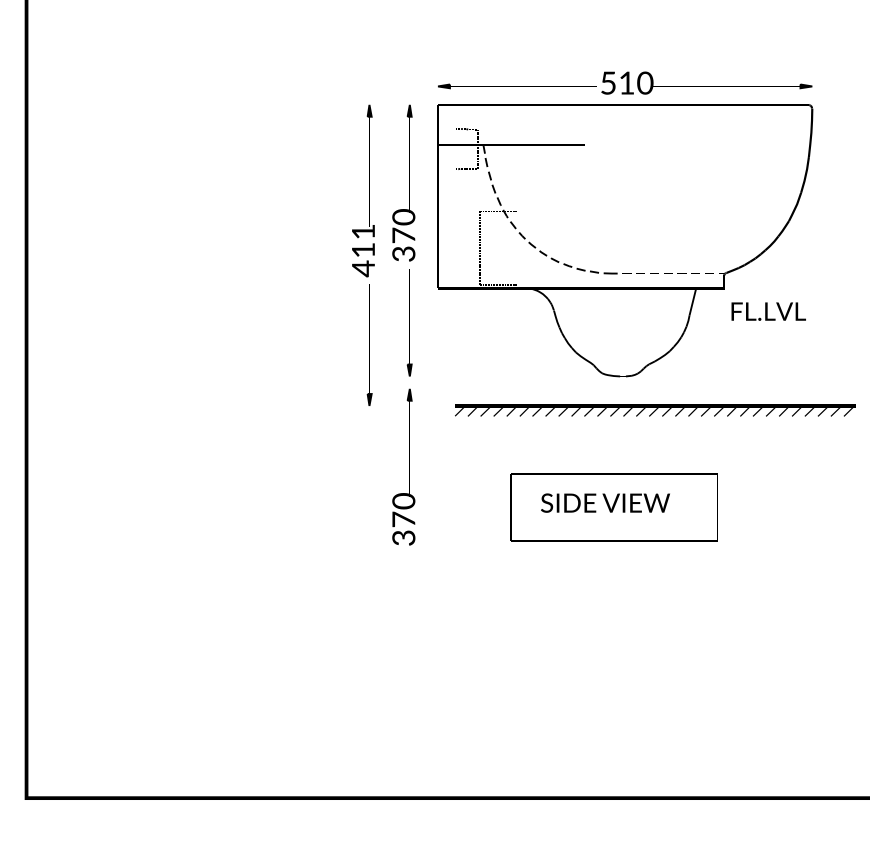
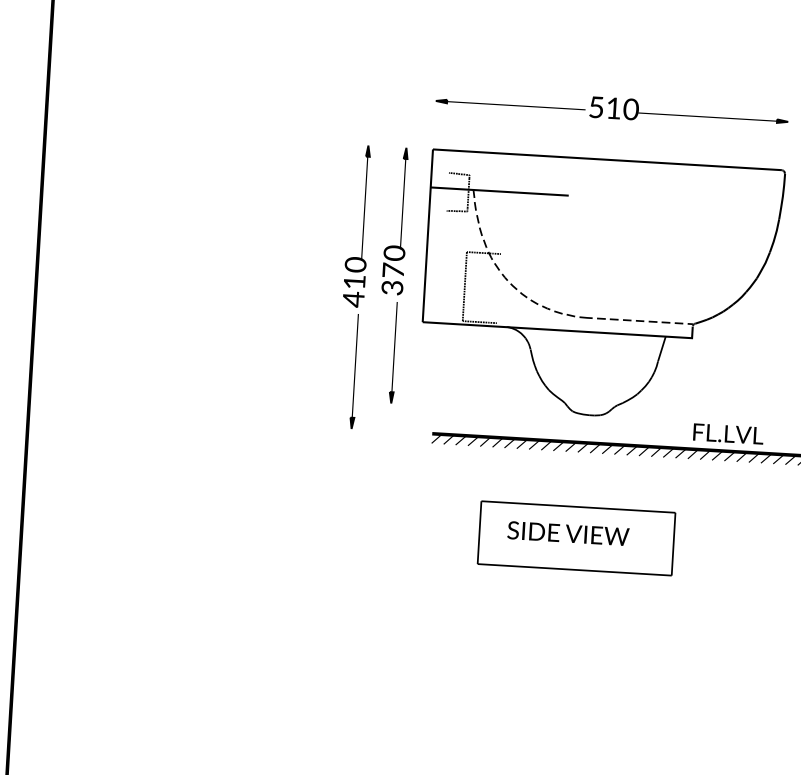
part: (625, 82) -> (612, 107), moved
text: (363, 231) -> (355, 264), 411 -> 410
text: (768, 311) -> (728, 433), moved
part: (403, 466) -> (380, 487), removed

